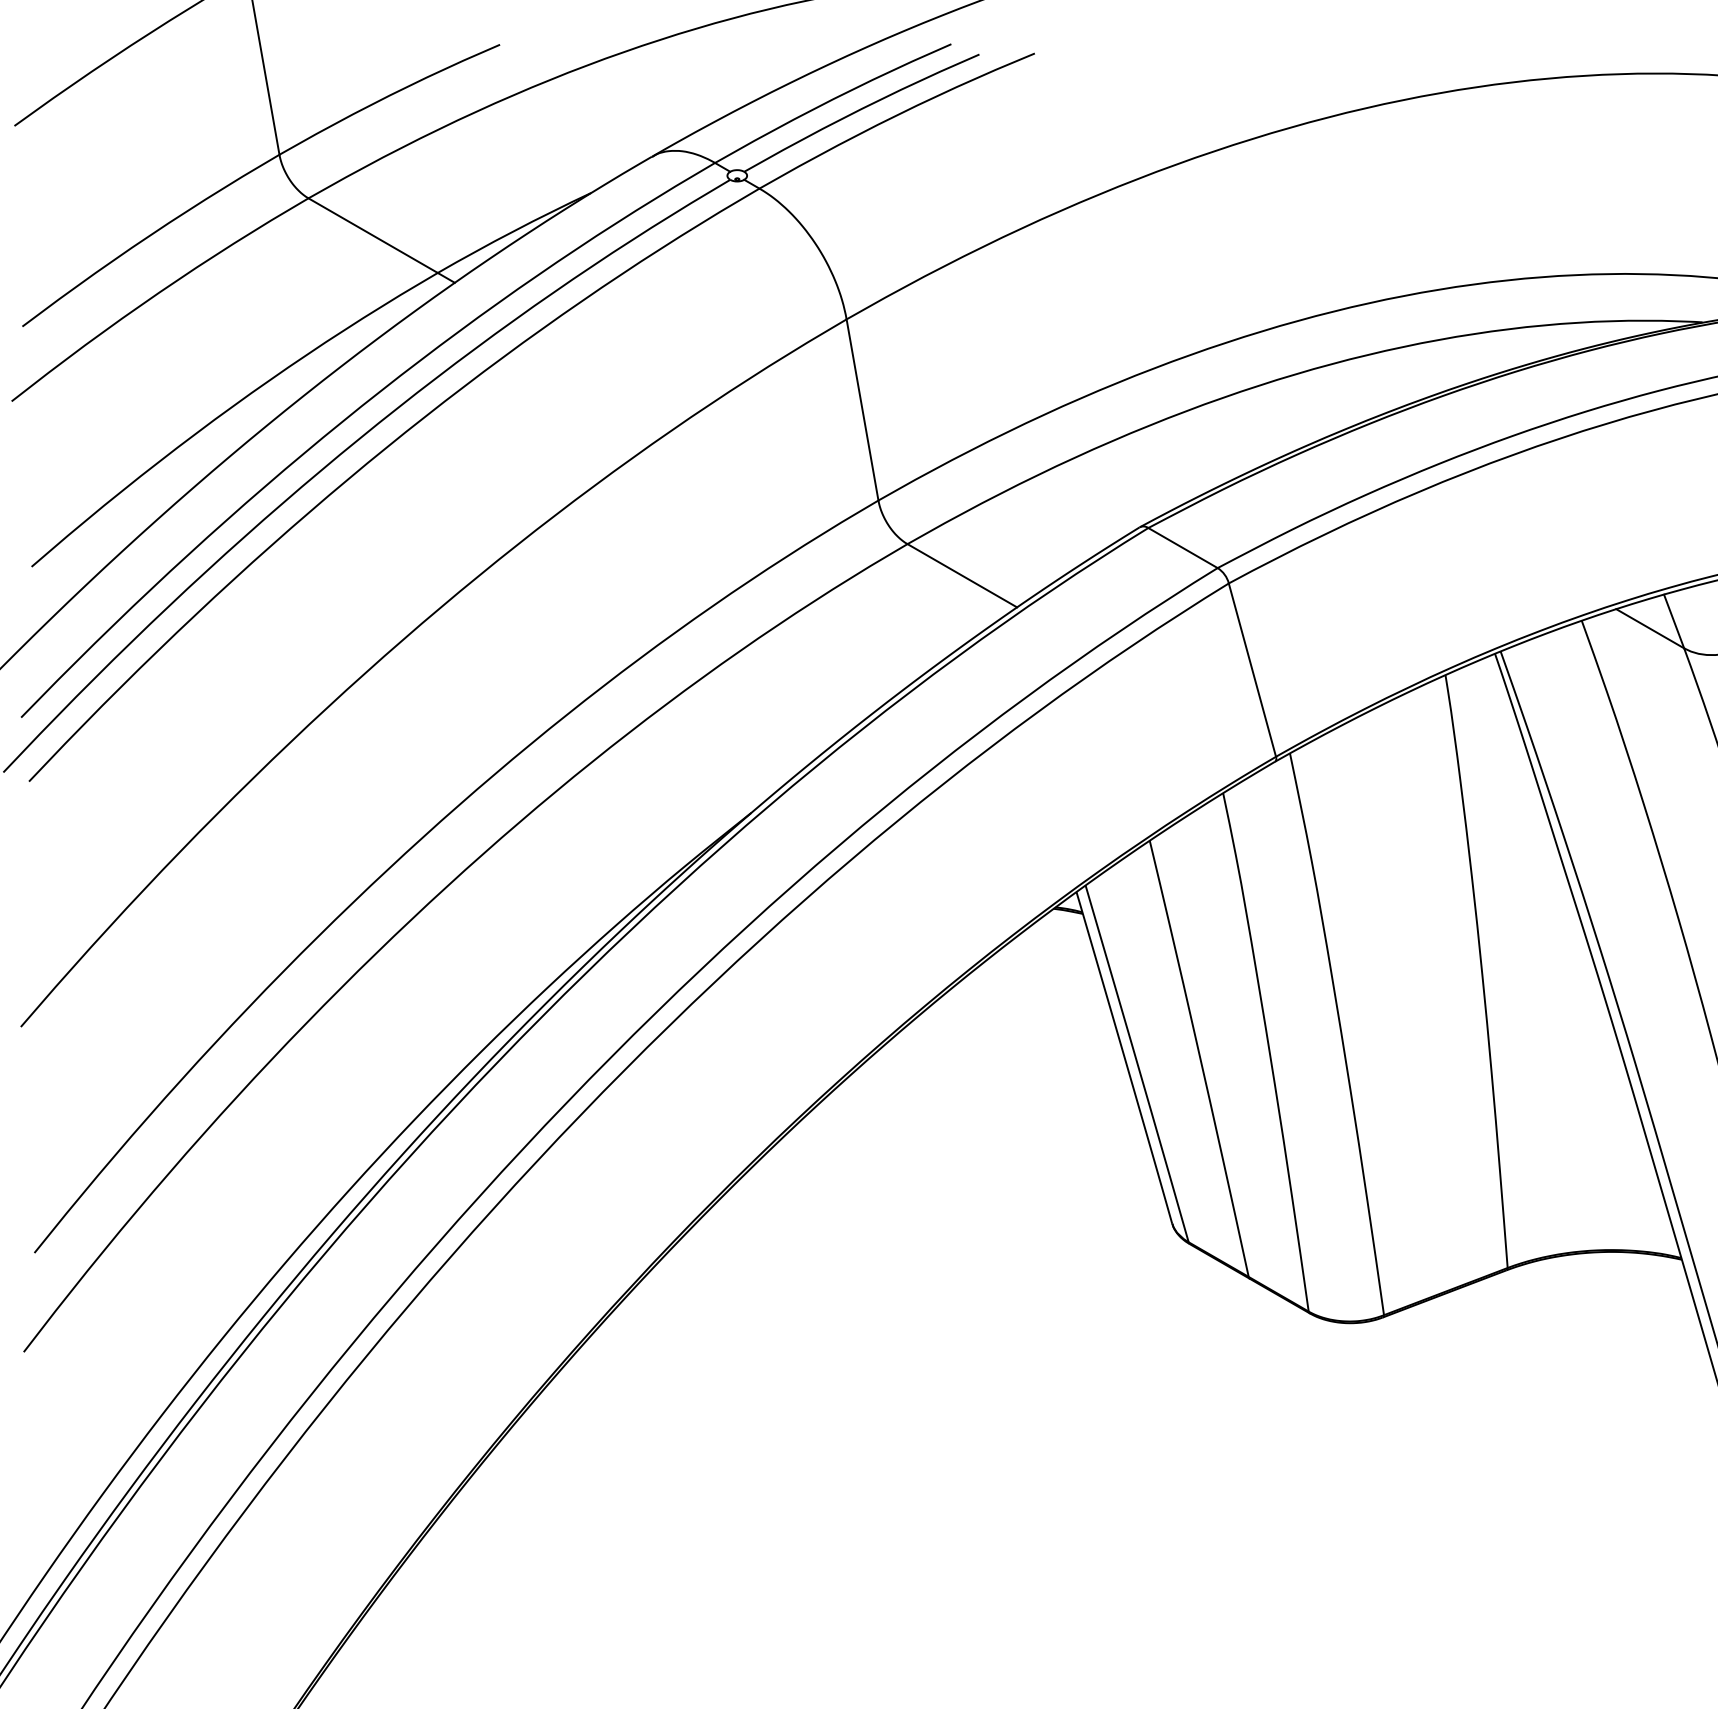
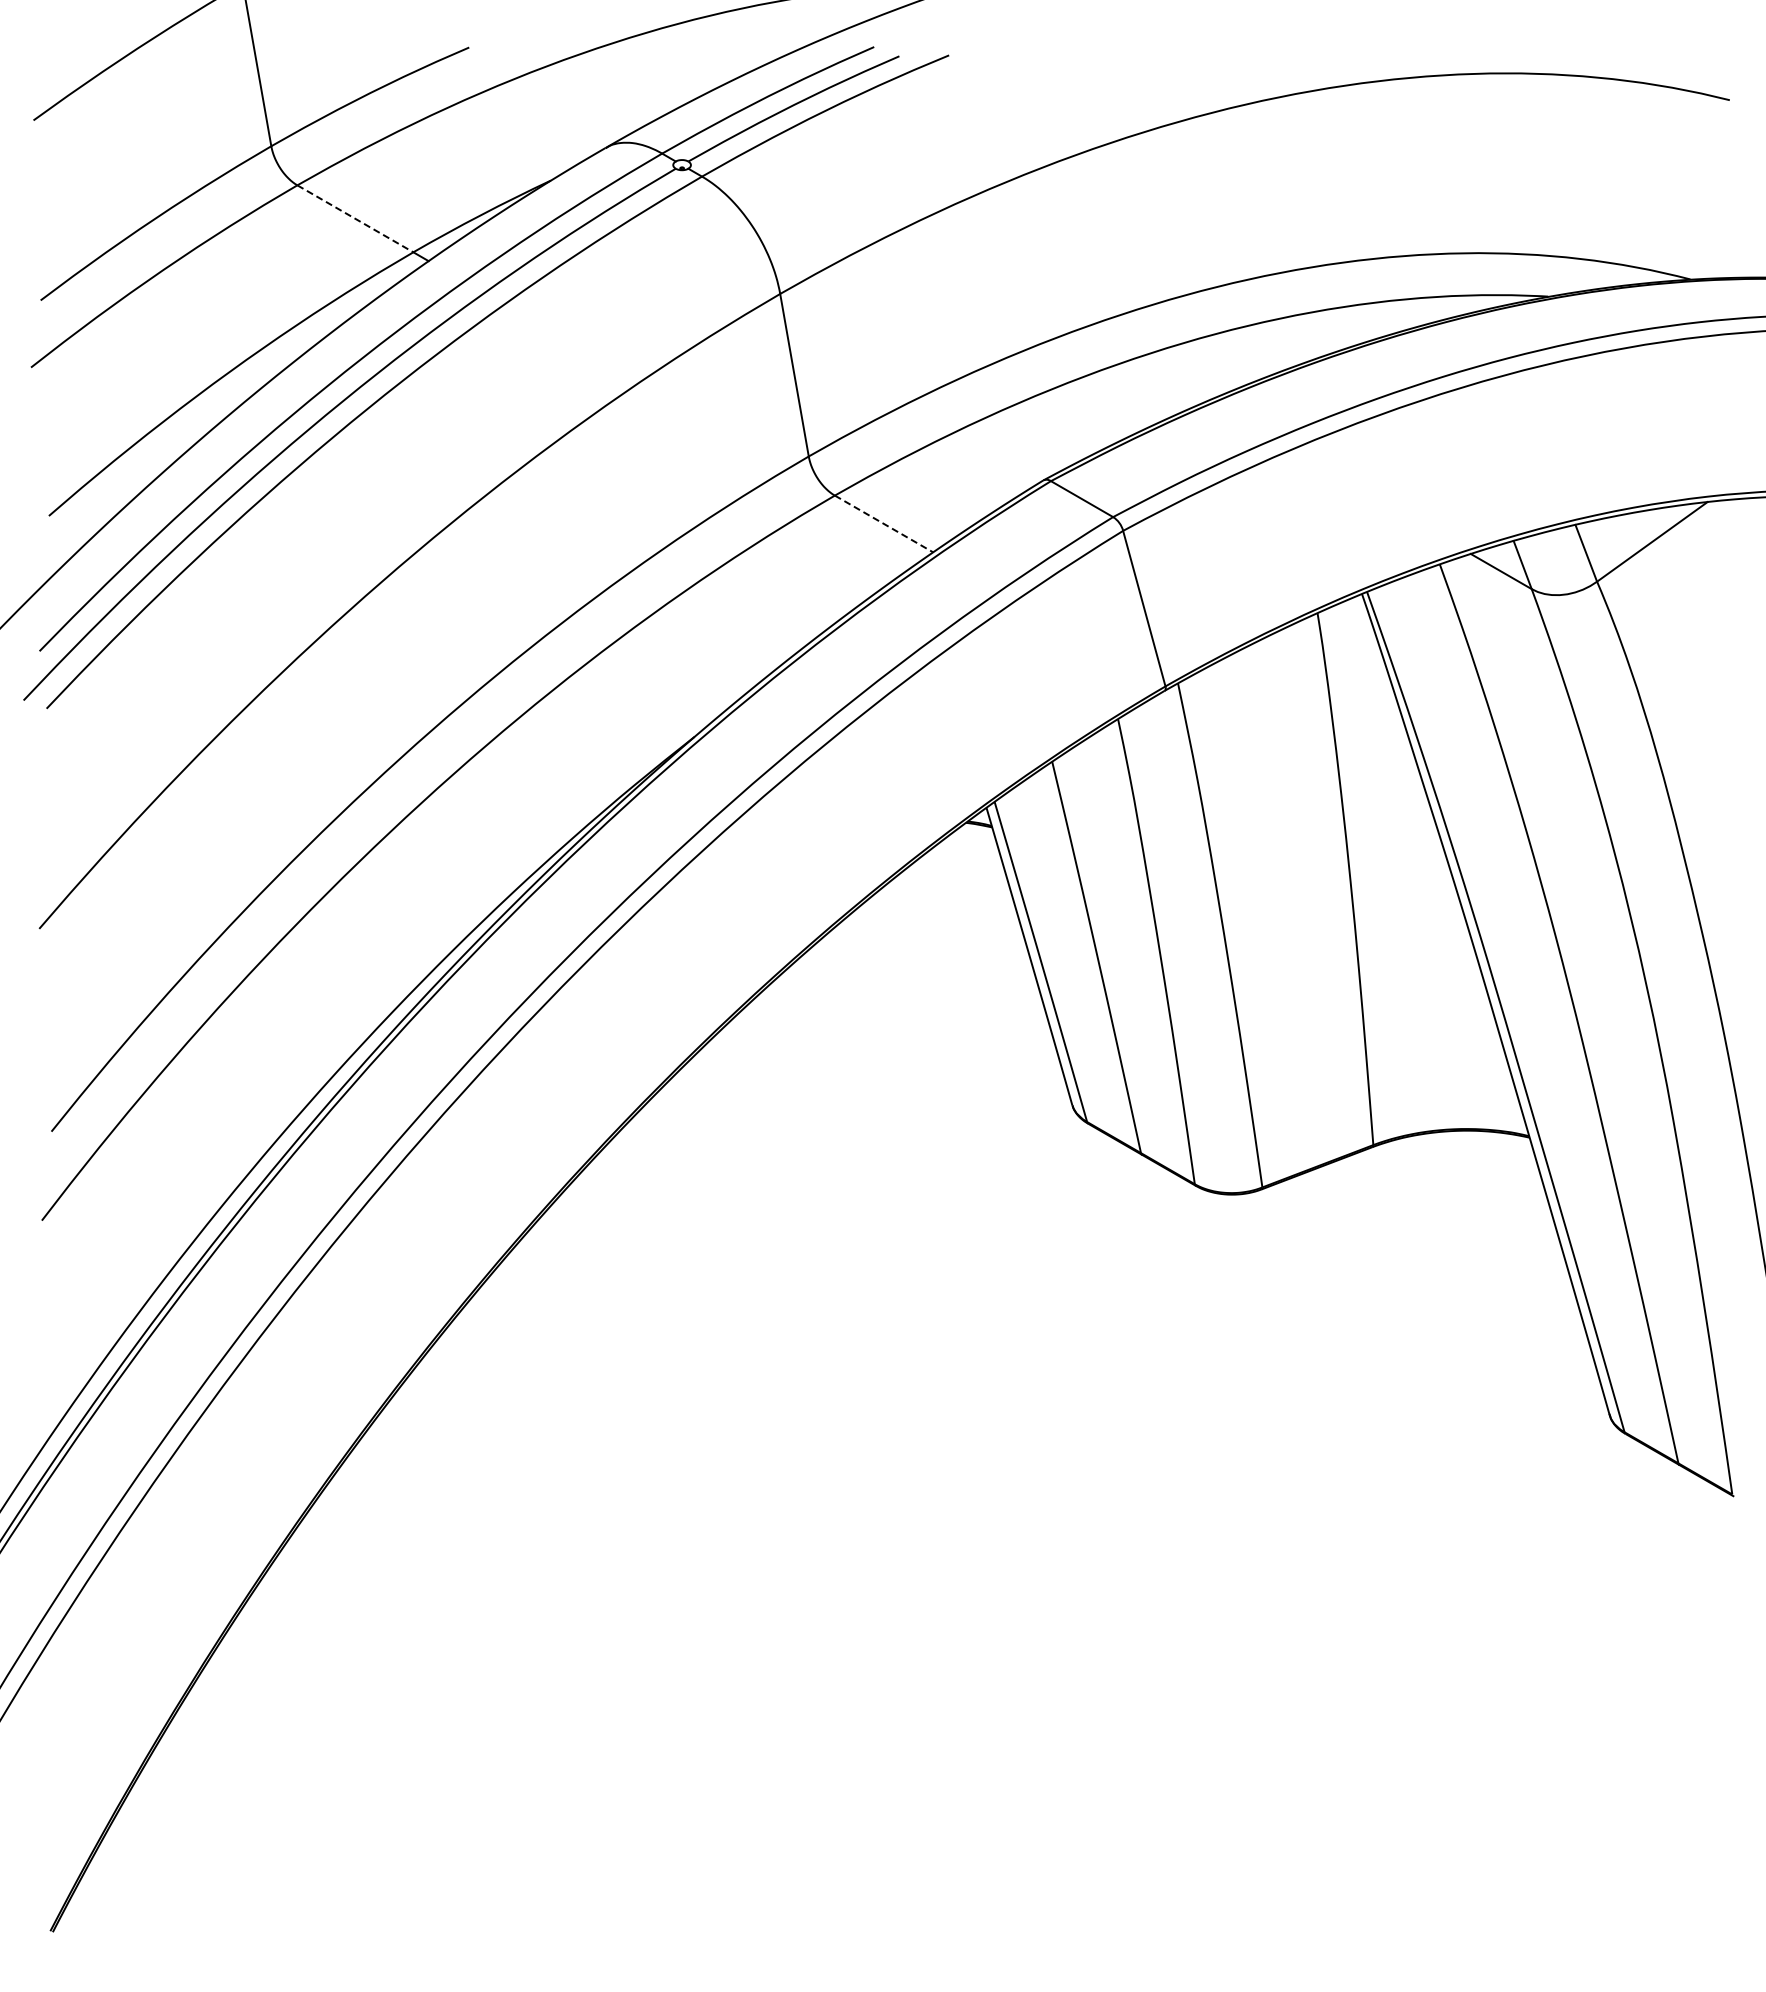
line: (373, 235) -> (355, 218), solid -> dashed
line: (962, 575) -> (884, 523), solid -> dashed

